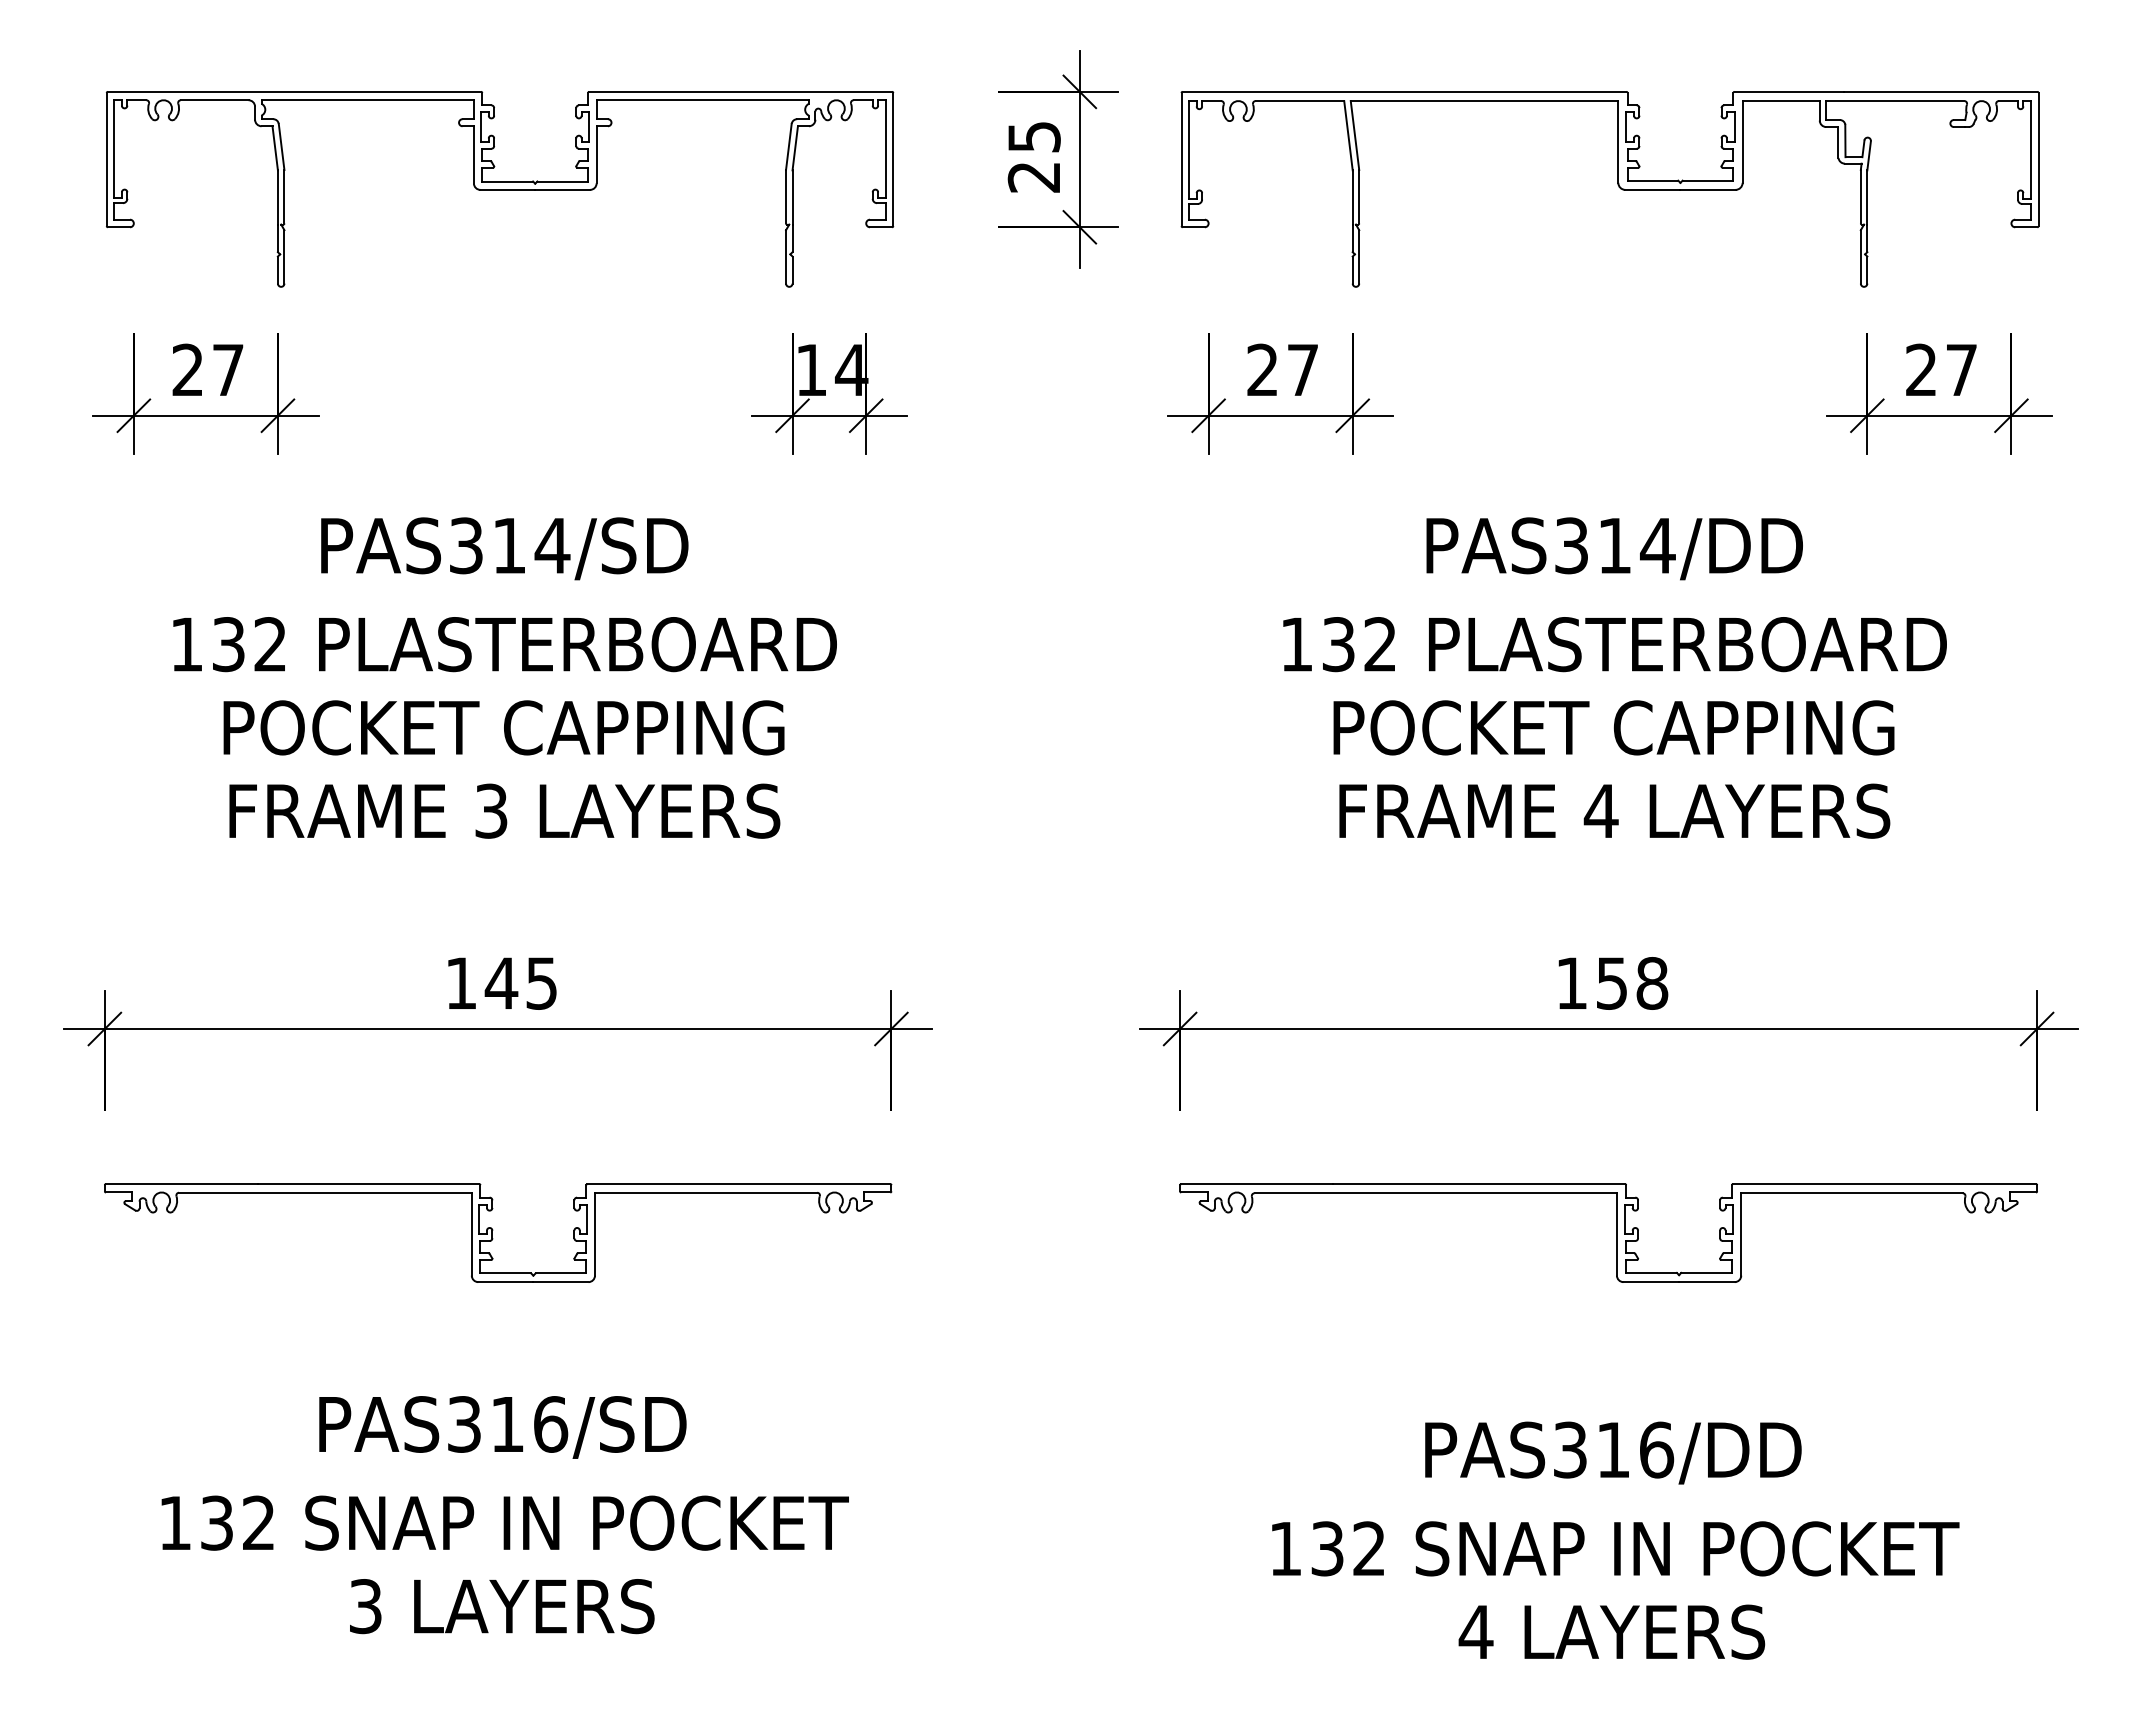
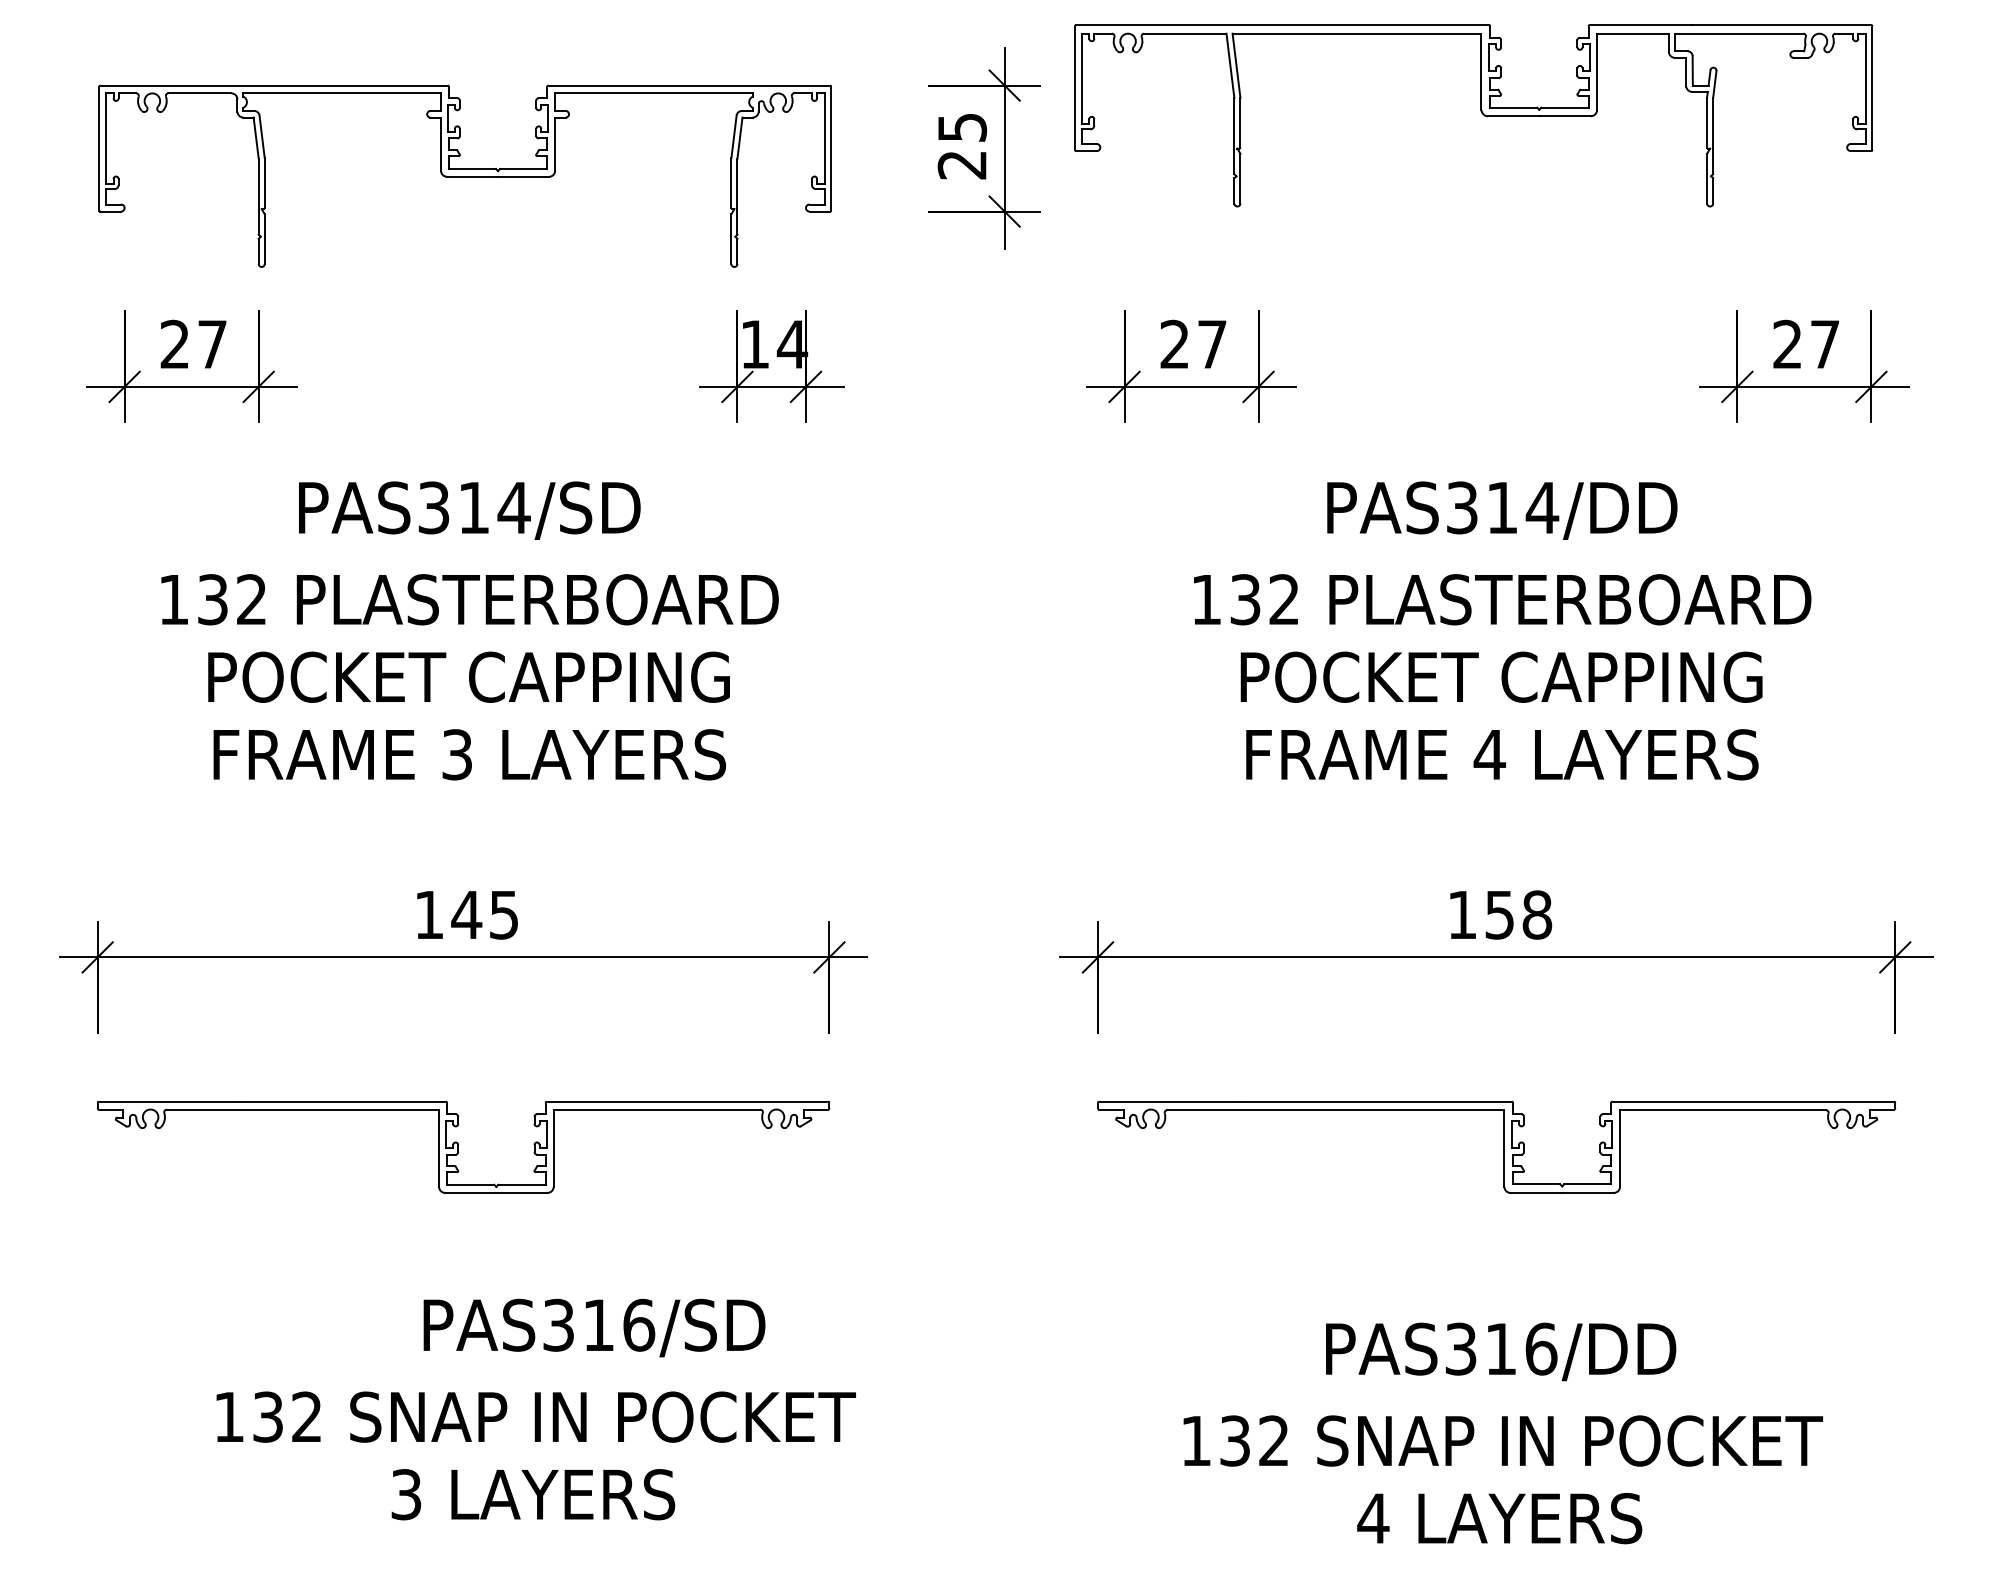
part: (1617, 185) -> (1480, 112), moved
text: (502, 1427) -> (594, 1328), moved
text: (504, 1564) -> (535, 1455), moved

